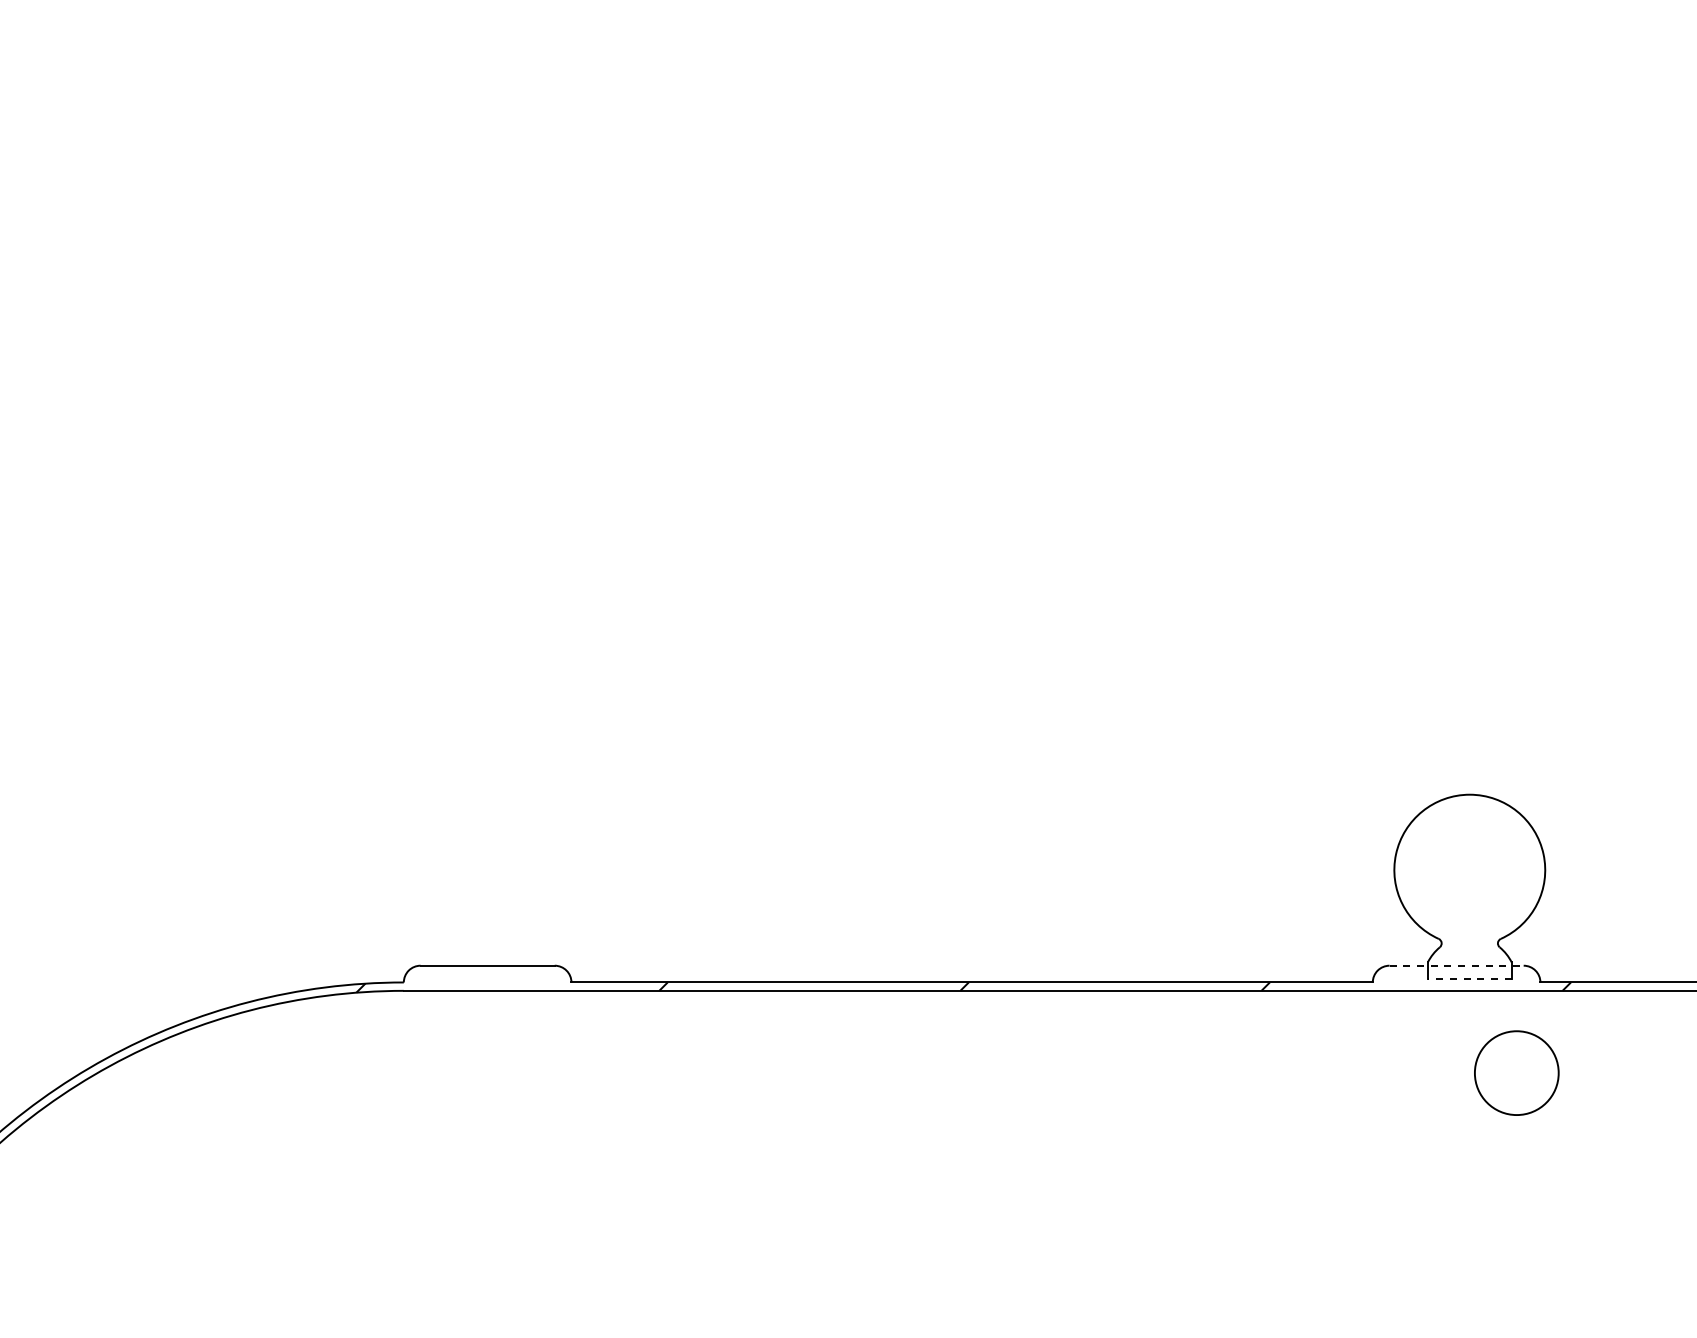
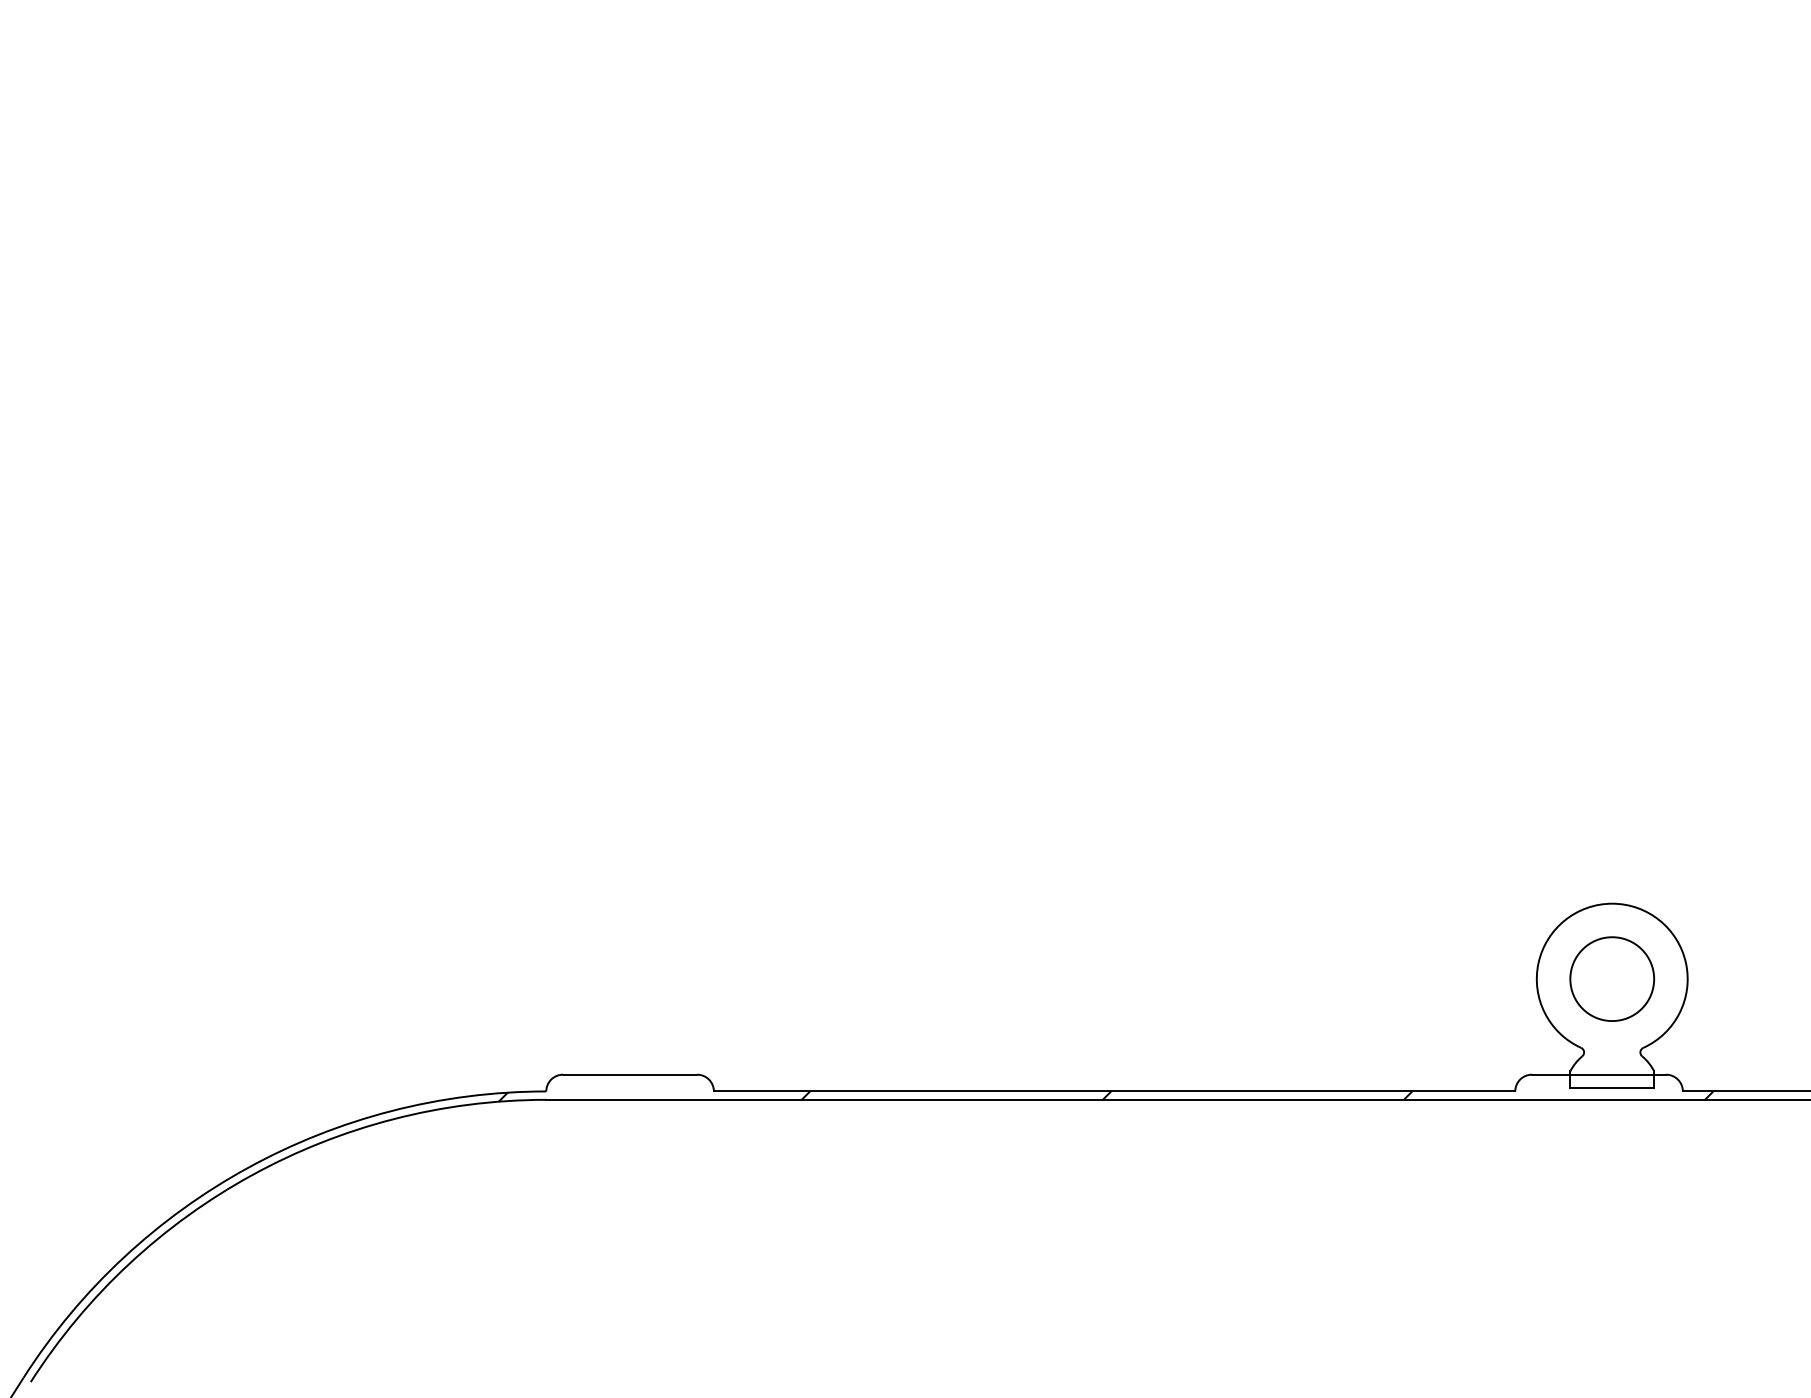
line: (1457, 965) -> (1599, 1074), dashed -> solid
line: (1470, 979) -> (1612, 1088), dashed -> solid
circle: (1517, 1072) -> (1612, 978), moved

